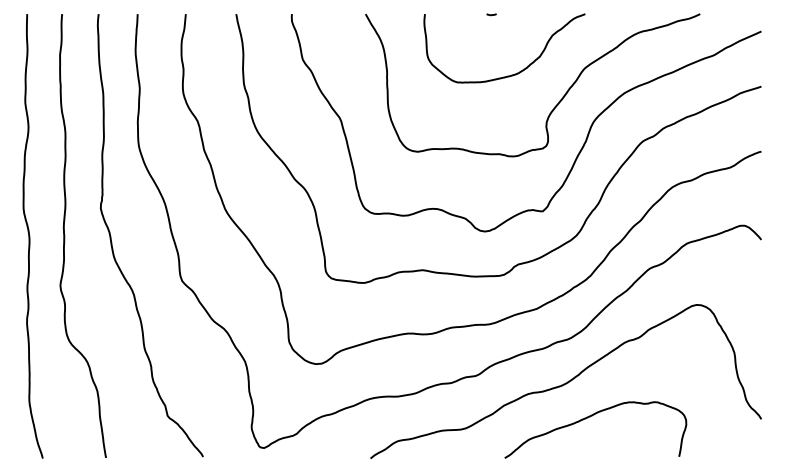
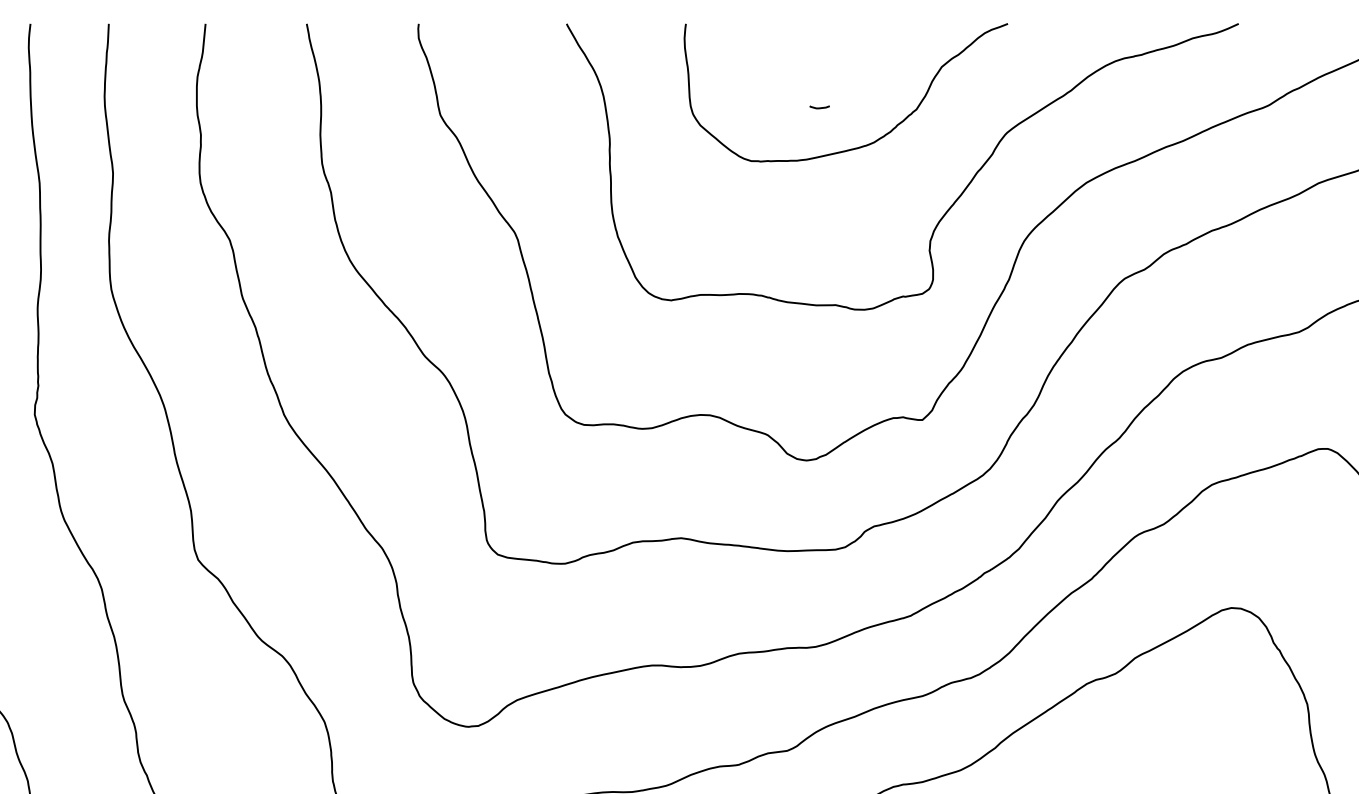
curve: (491, 14) -> (819, 106), moved

